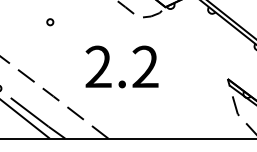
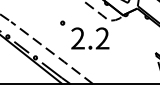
text: (122, 66) -> (90, 38), moved

